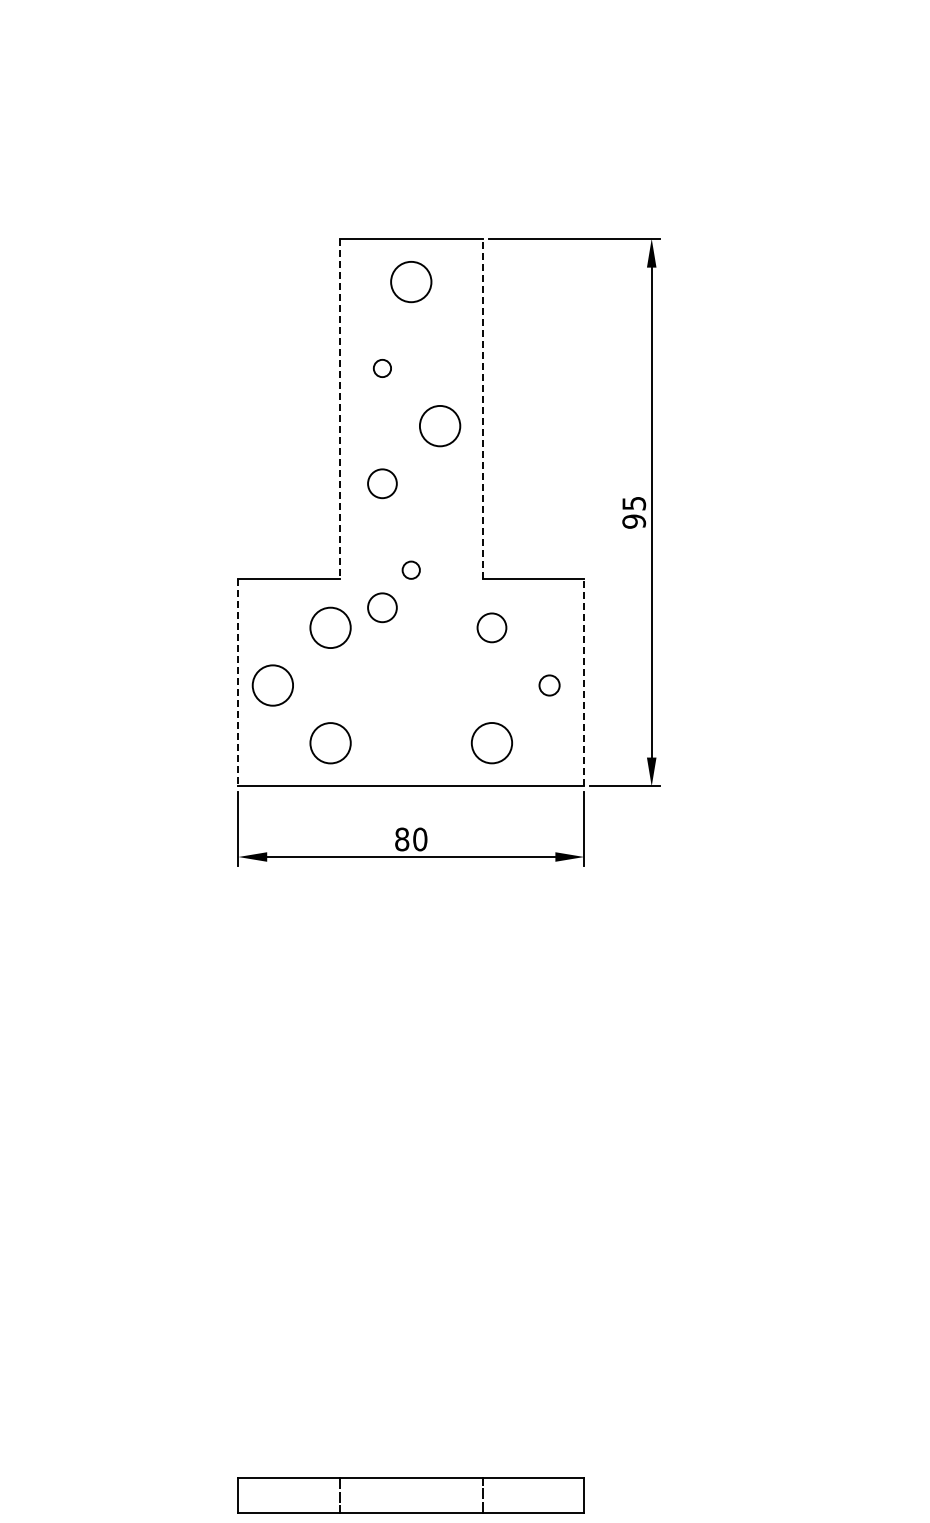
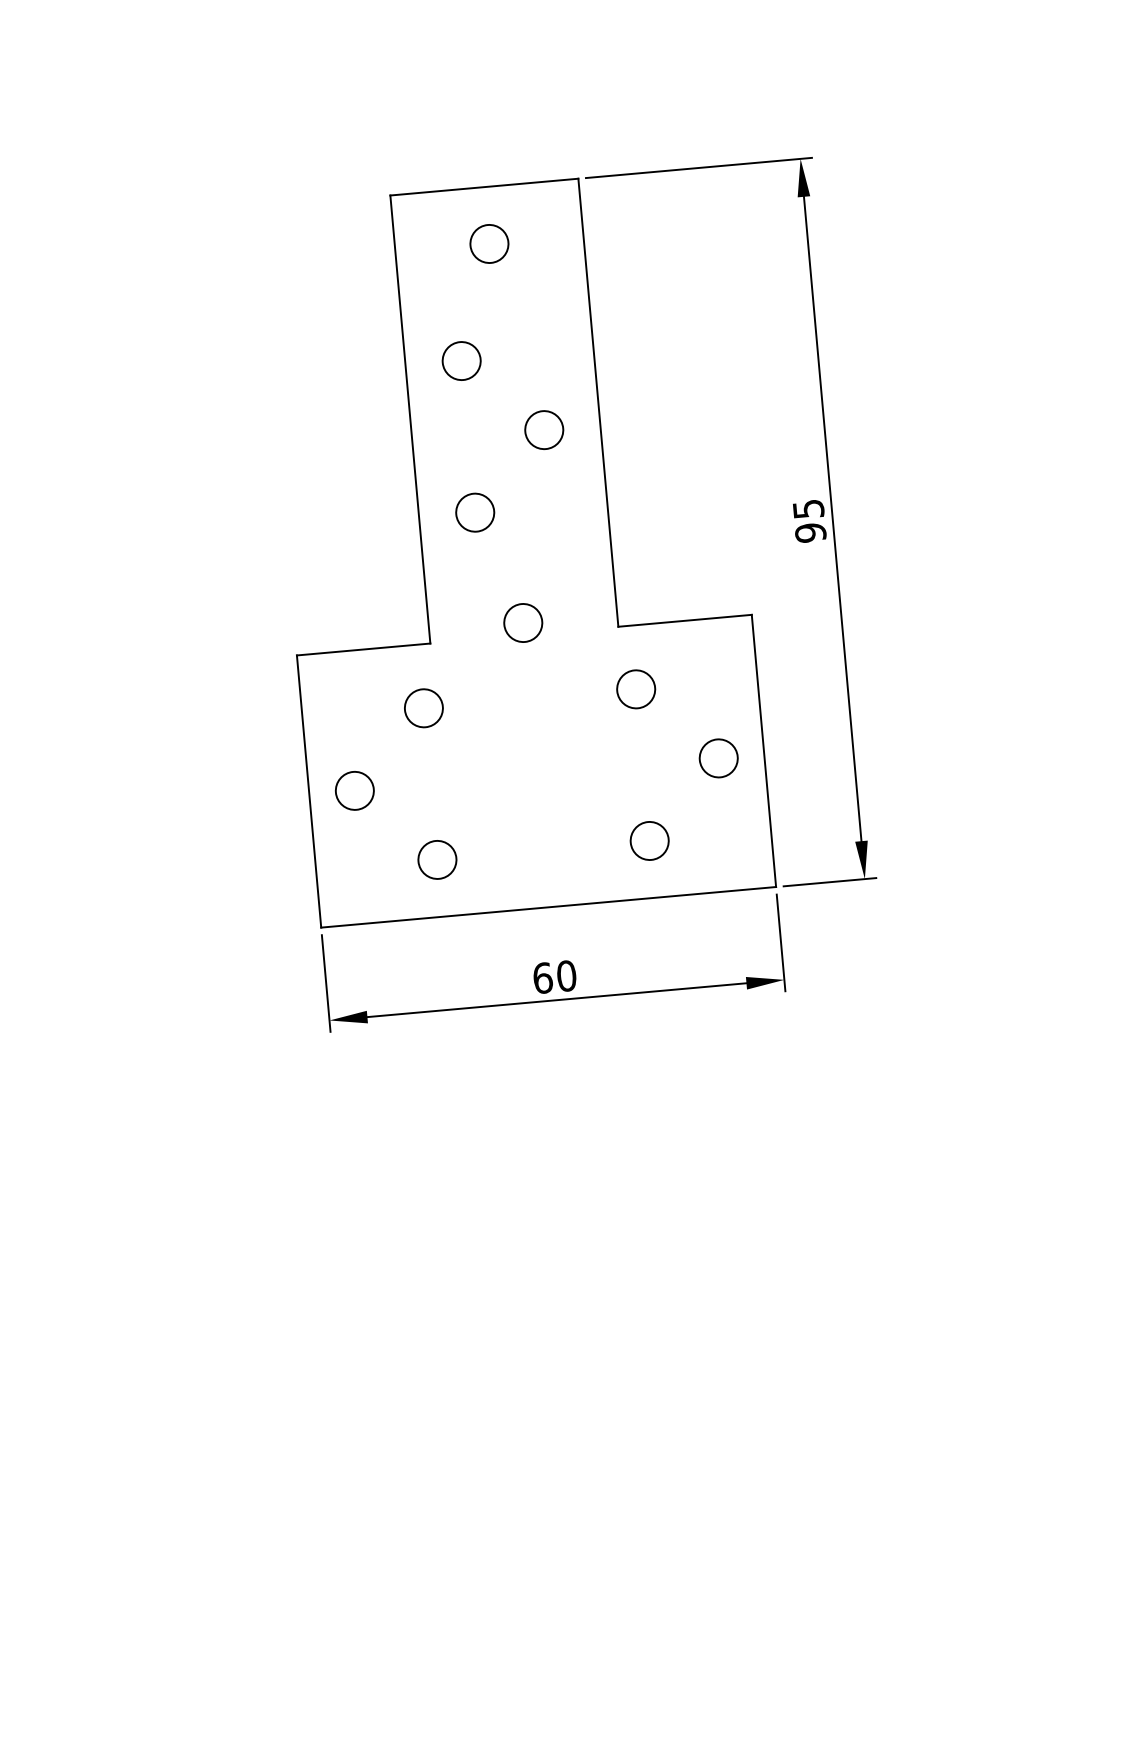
circle: (410, 281) -> (488, 243), size x0.71
circle: (382, 368) -> (461, 361), size x1.67
line: (482, 408) -> (597, 401), dashed -> solid
line: (339, 409) -> (410, 420), dashed -> solid
circle: (439, 425) -> (543, 429), size x0.71
circle: (410, 569) -> (522, 622), size x1.67
circle: (382, 607) -> (489, 675), removed
circle: (330, 627) -> (423, 707), size x0.71
line: (584, 682) -> (764, 750), dashed -> solid
line: (238, 683) -> (309, 792), dashed -> solid
circle: (272, 685) -> (354, 790), size x0.71
circle: (549, 685) -> (718, 758), size x1.43
circle: (330, 742) -> (437, 859), size x0.71
circle: (491, 742) -> (648, 840), size x0.71
text: (402, 839) -> (543, 978), 80 -> 60

